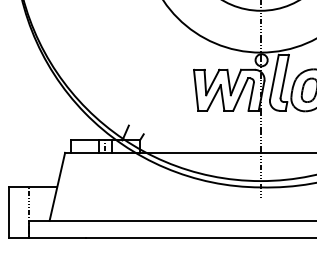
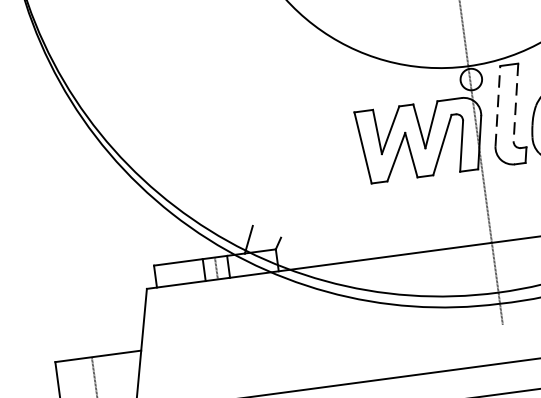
line: (284, 76) -> (515, 102), solid -> dashed
line: (274, 77) -> (498, 106), solid -> dashed

